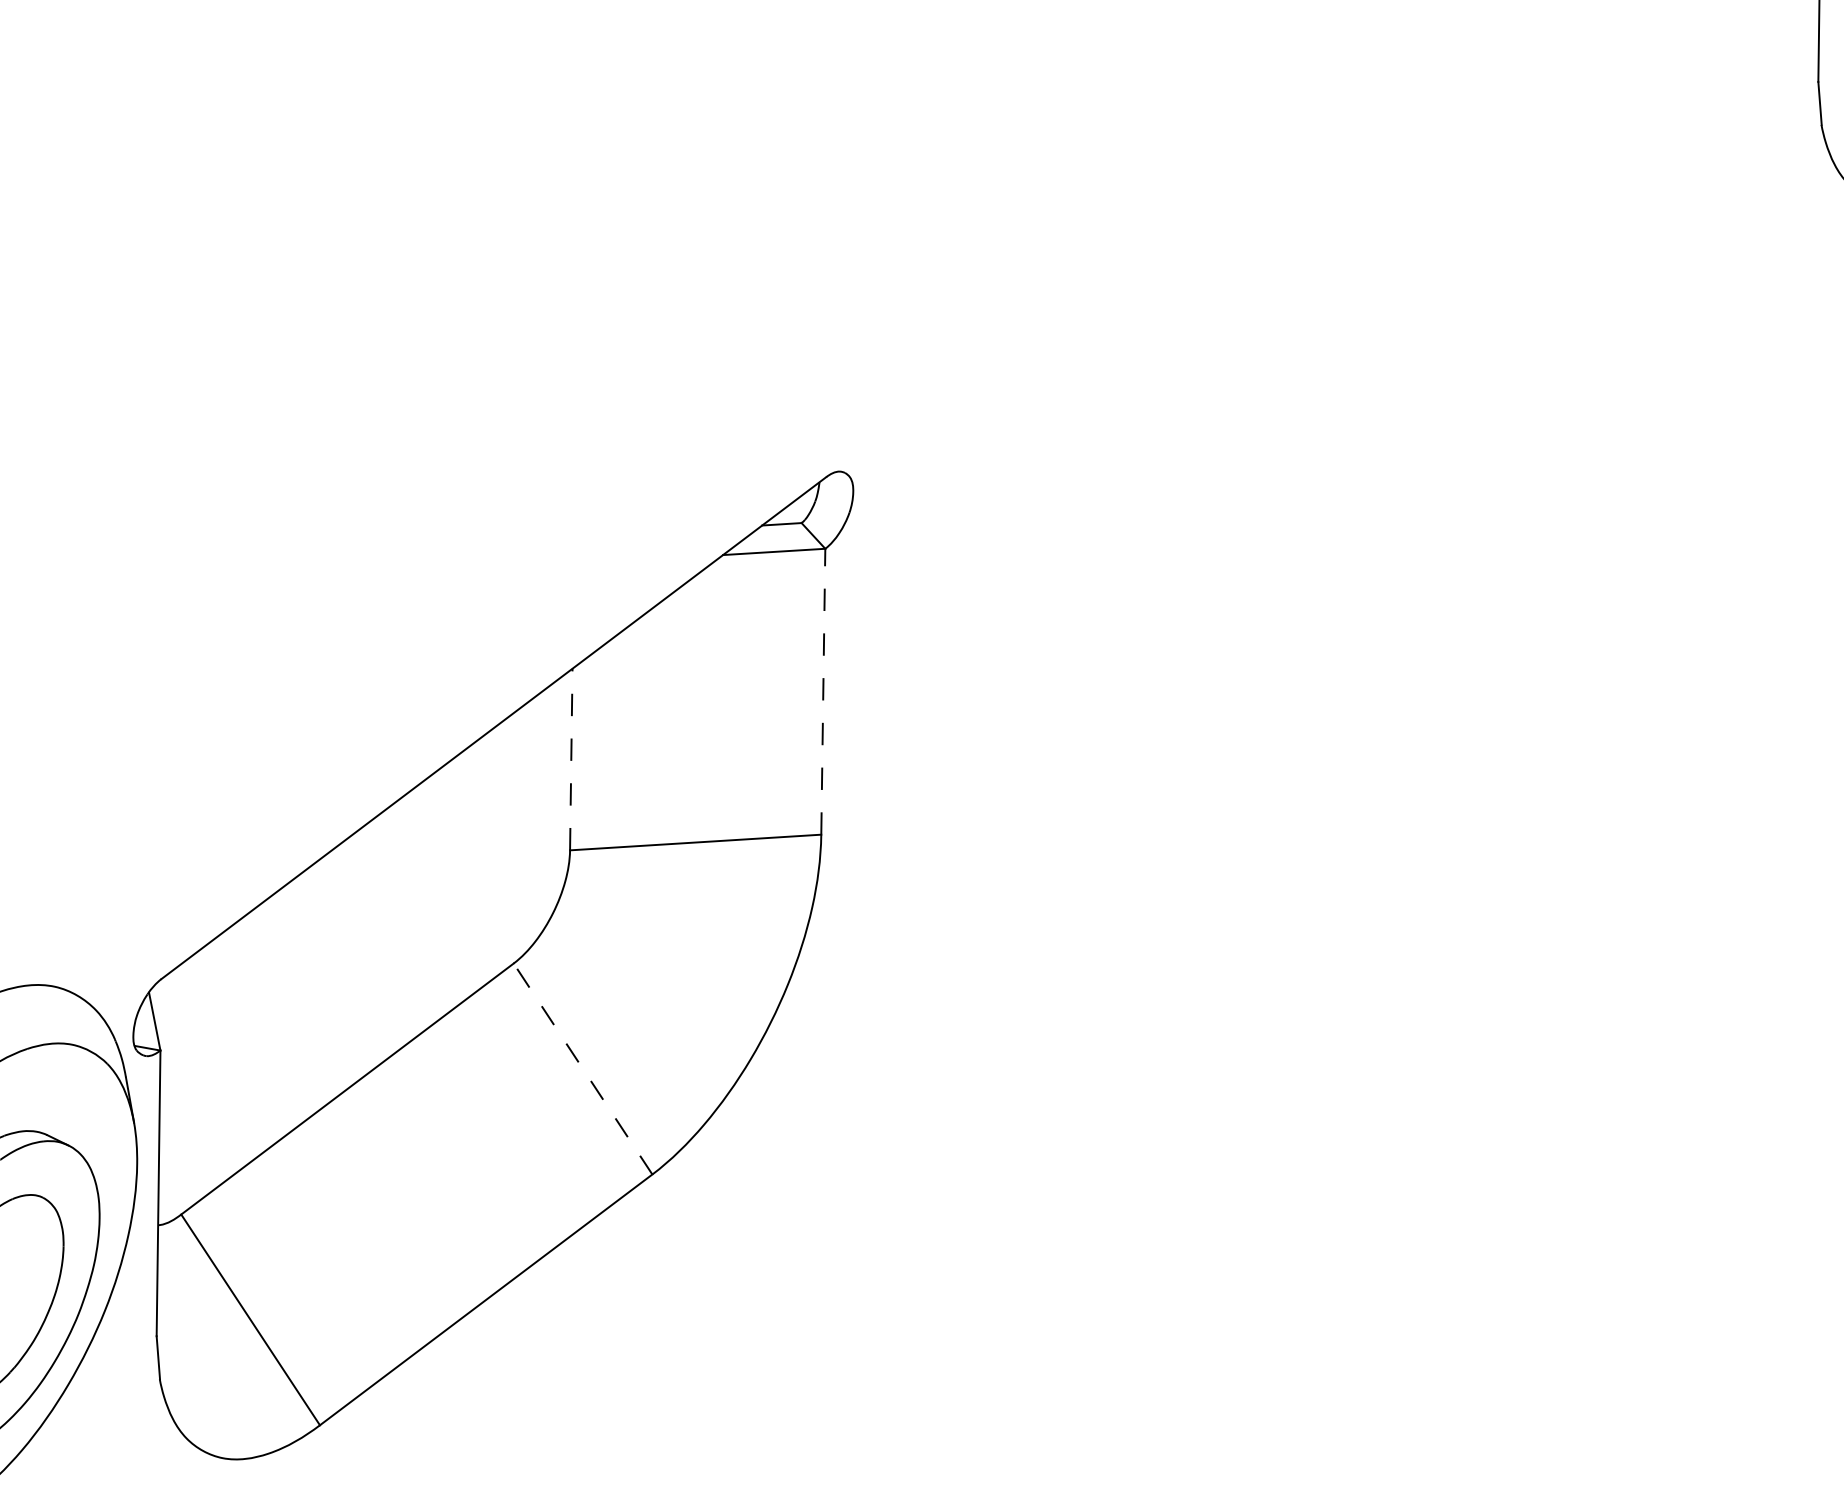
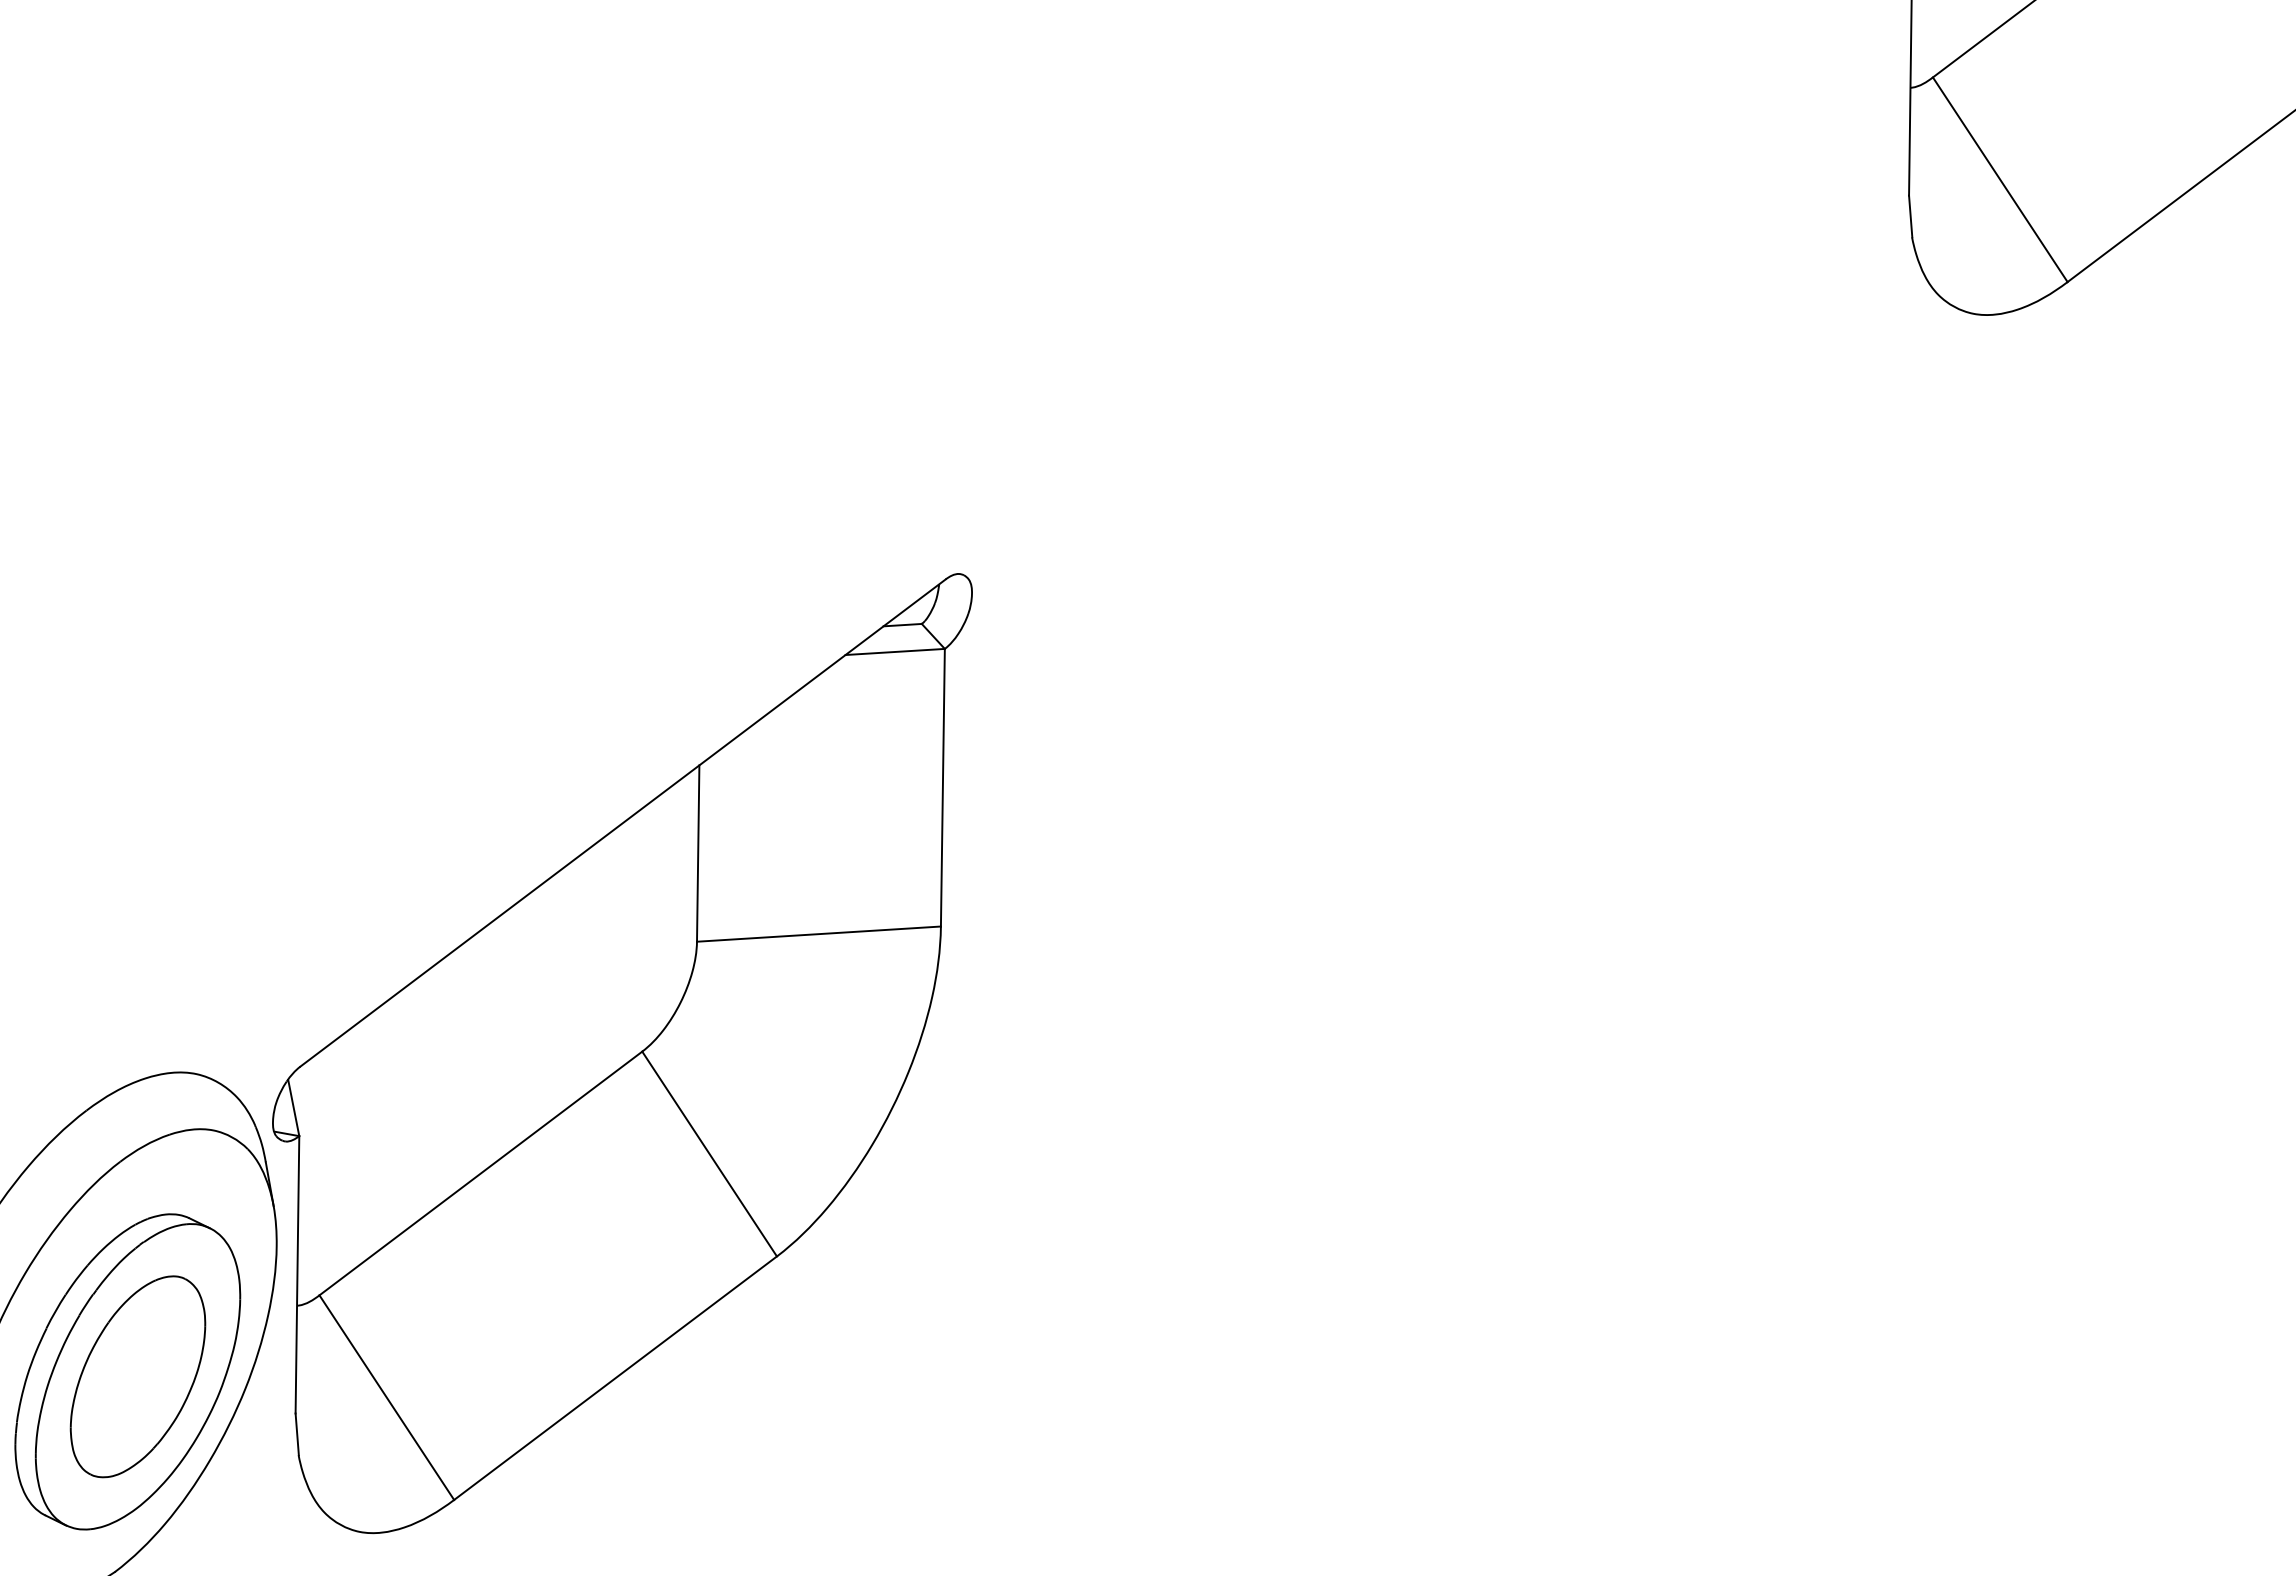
line: (822, 691) -> (942, 787), dashed -> solid
line: (571, 759) -> (698, 853), dashed -> solid
line: (582, 1069) -> (709, 1154), dashed -> solid

